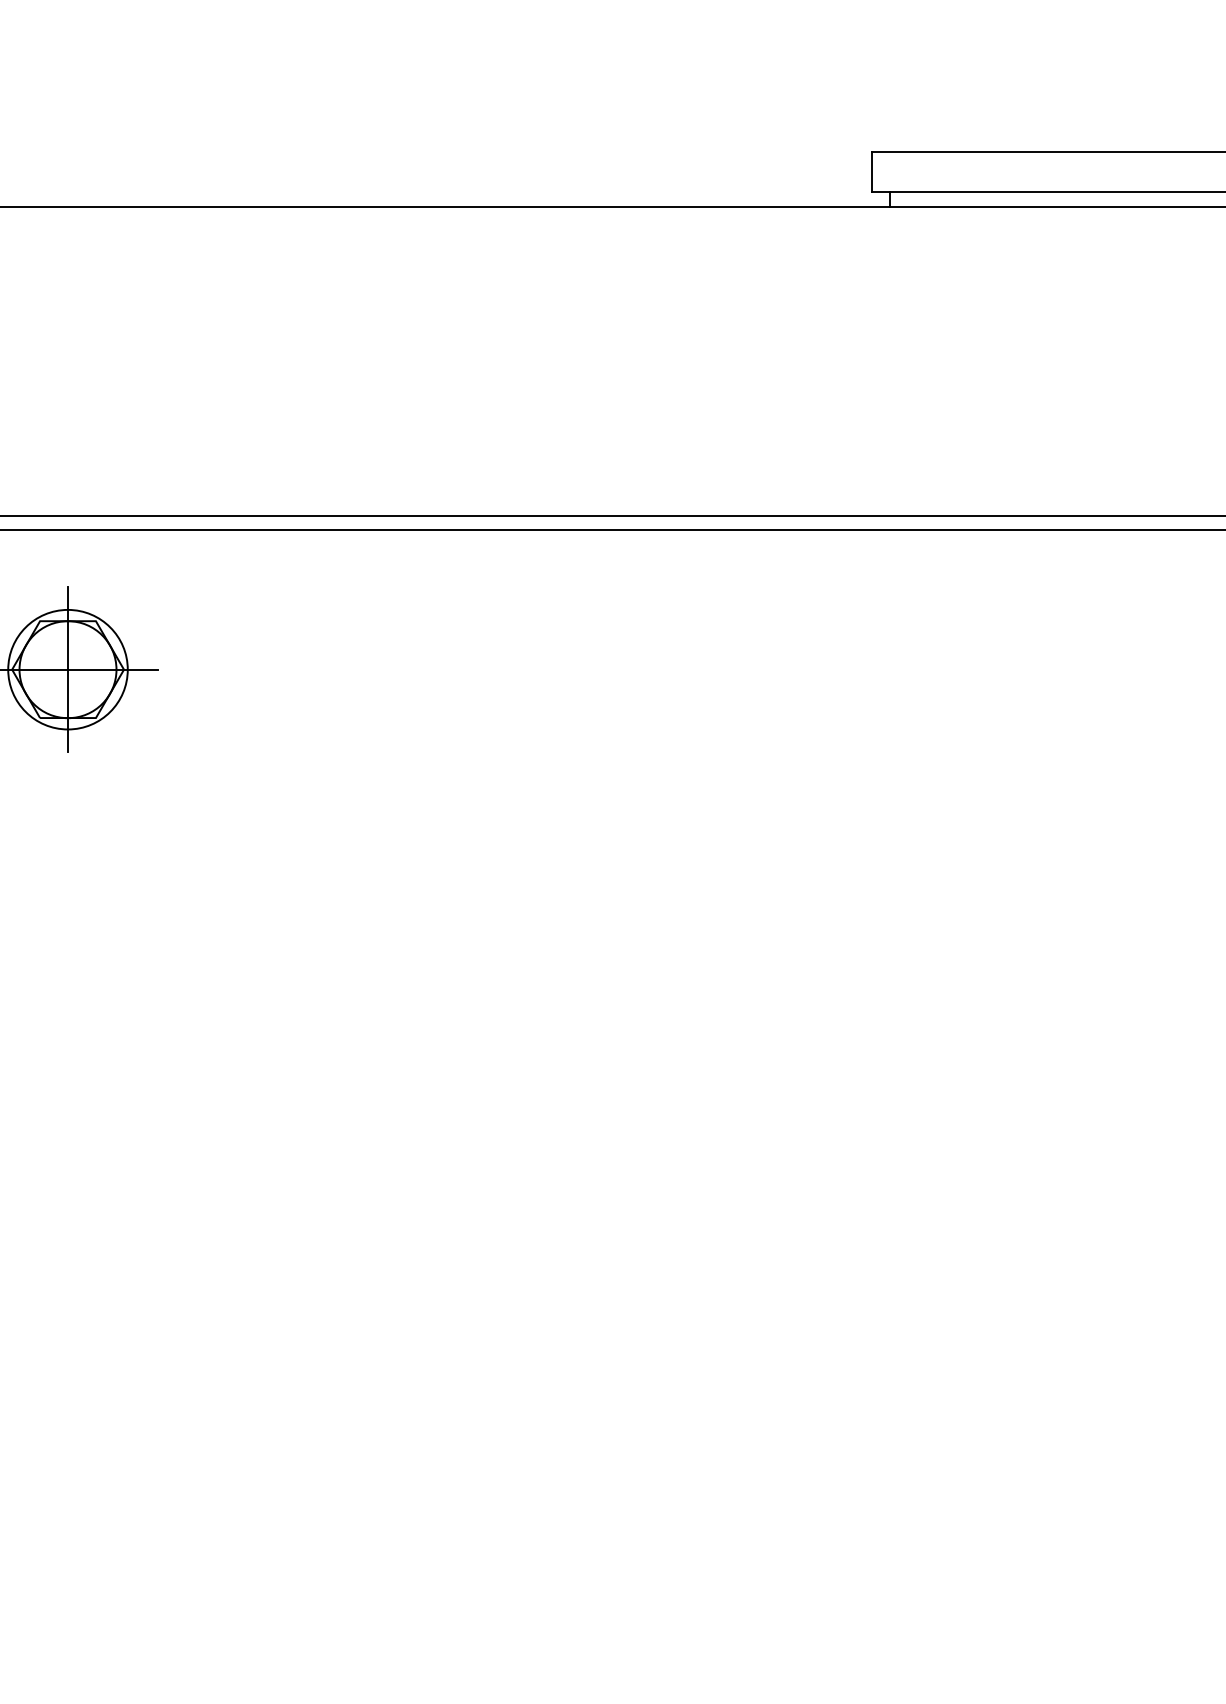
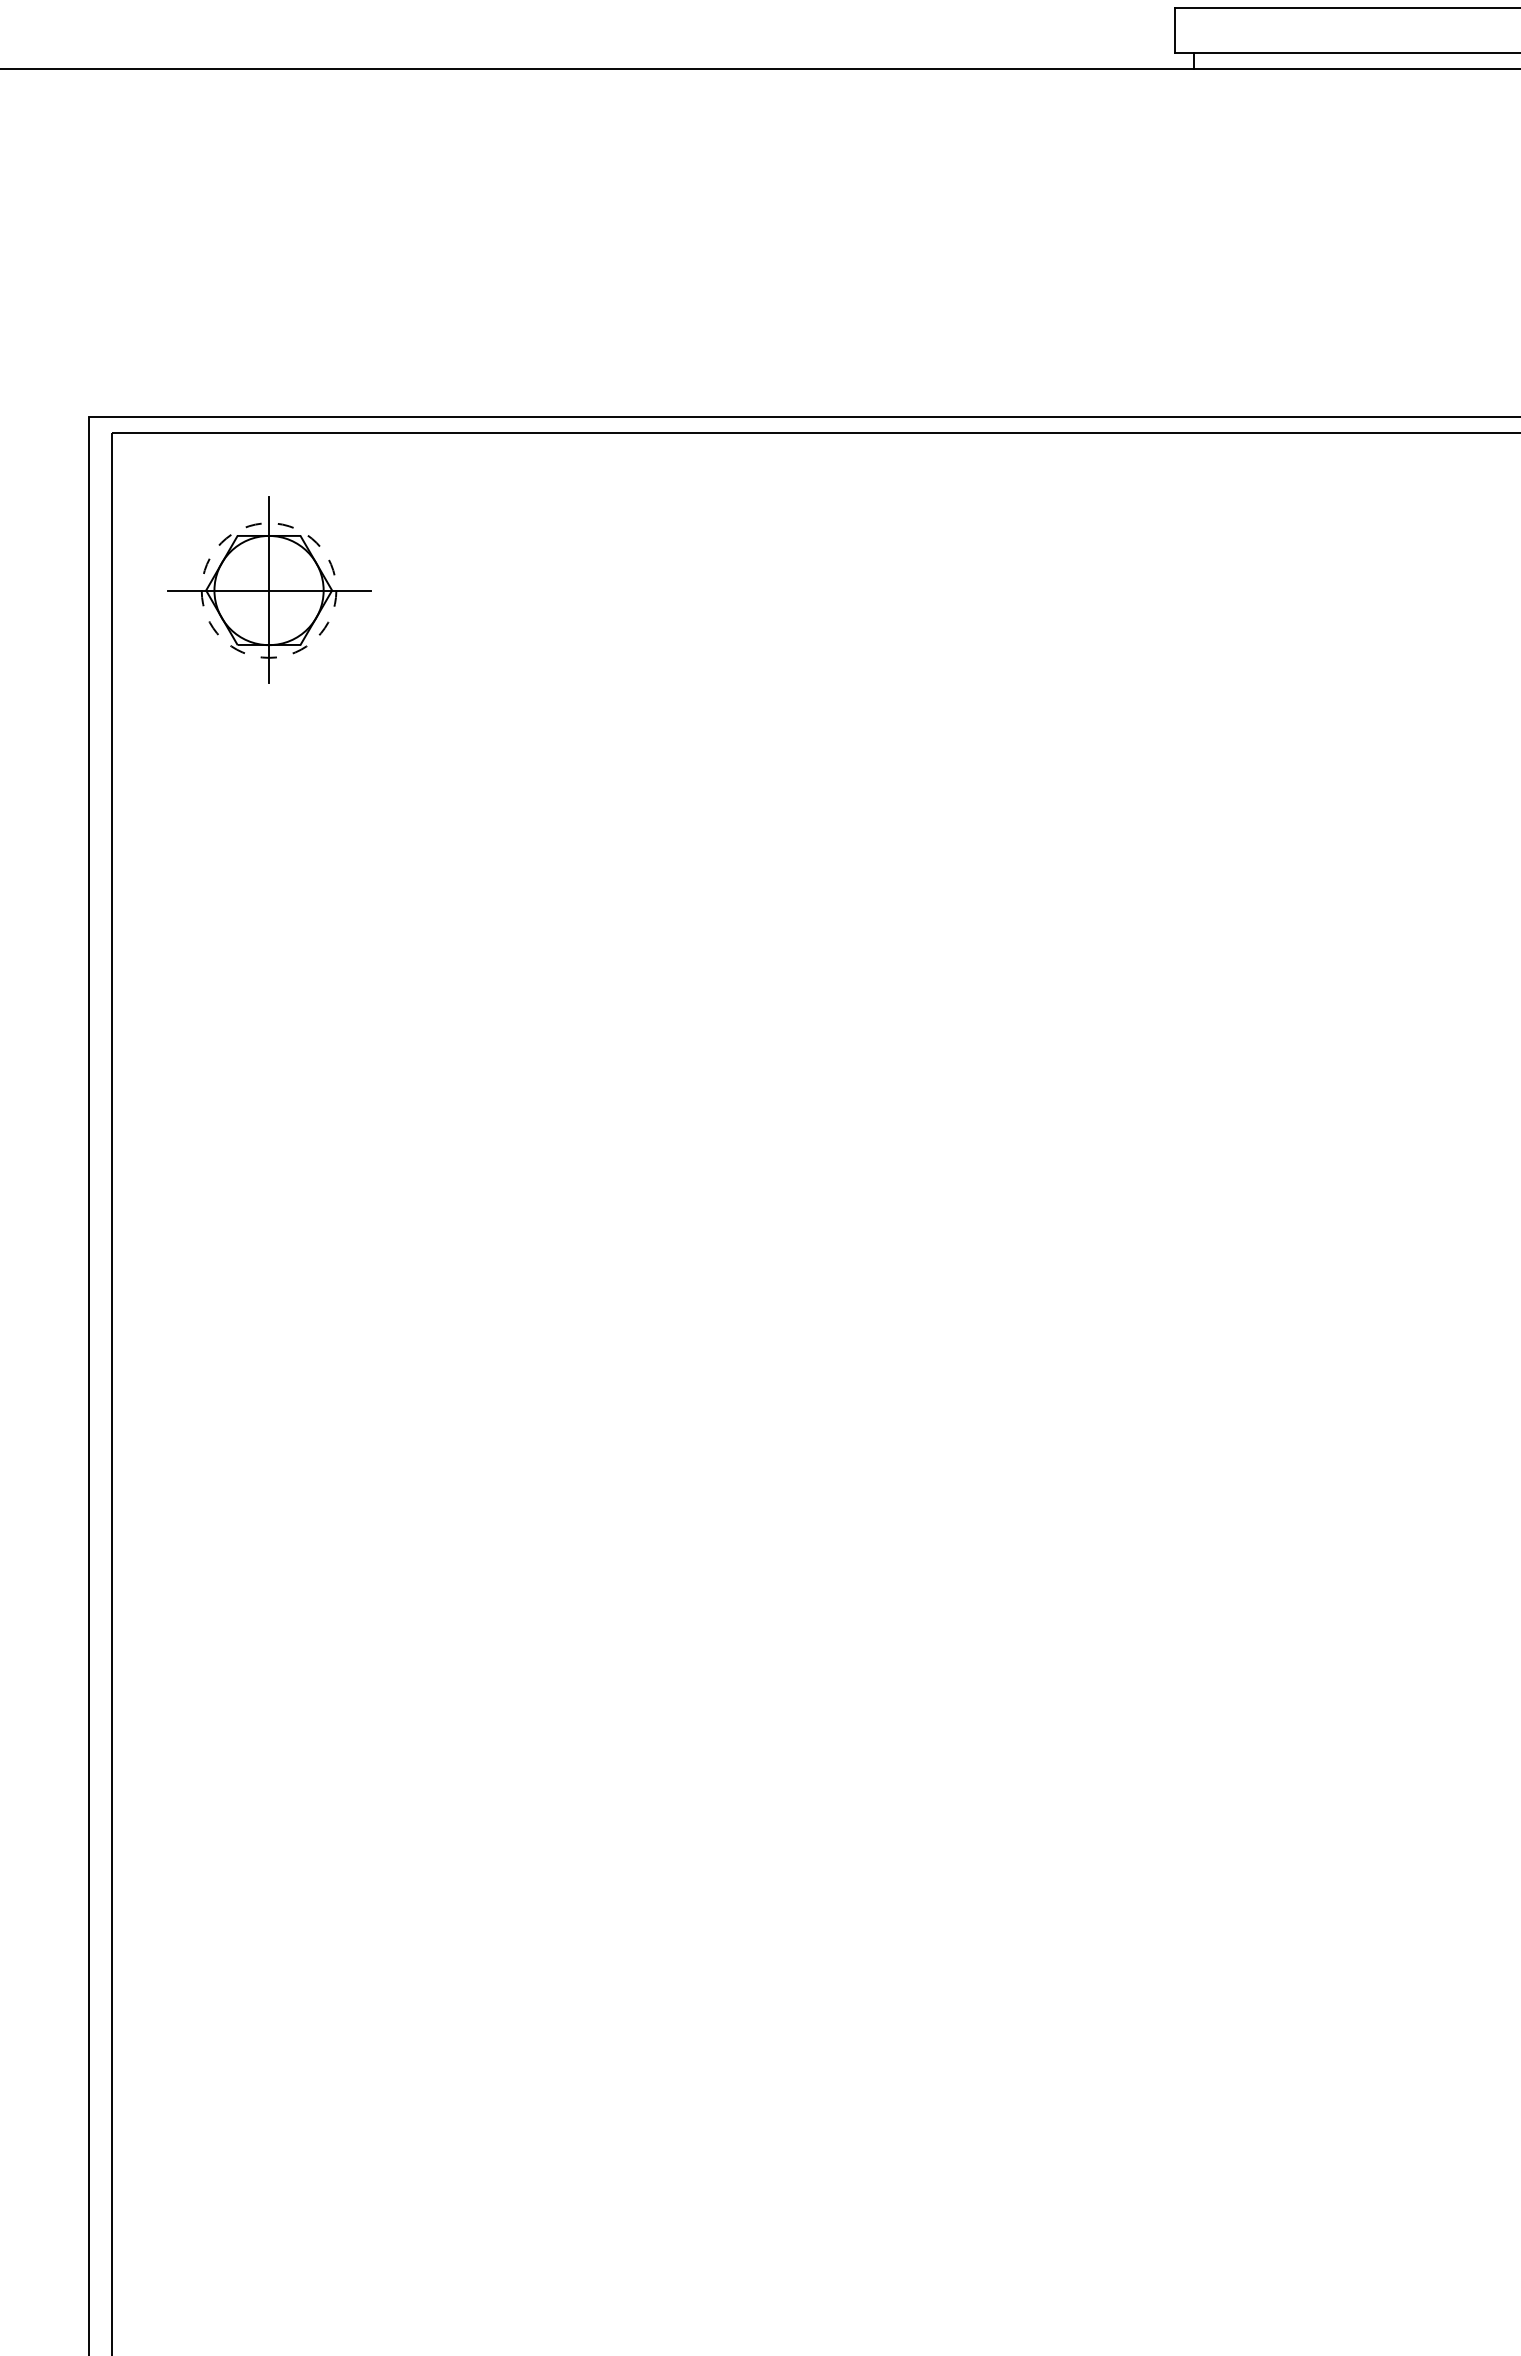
circle: (67, 669) -> (268, 590), solid -> dashed

